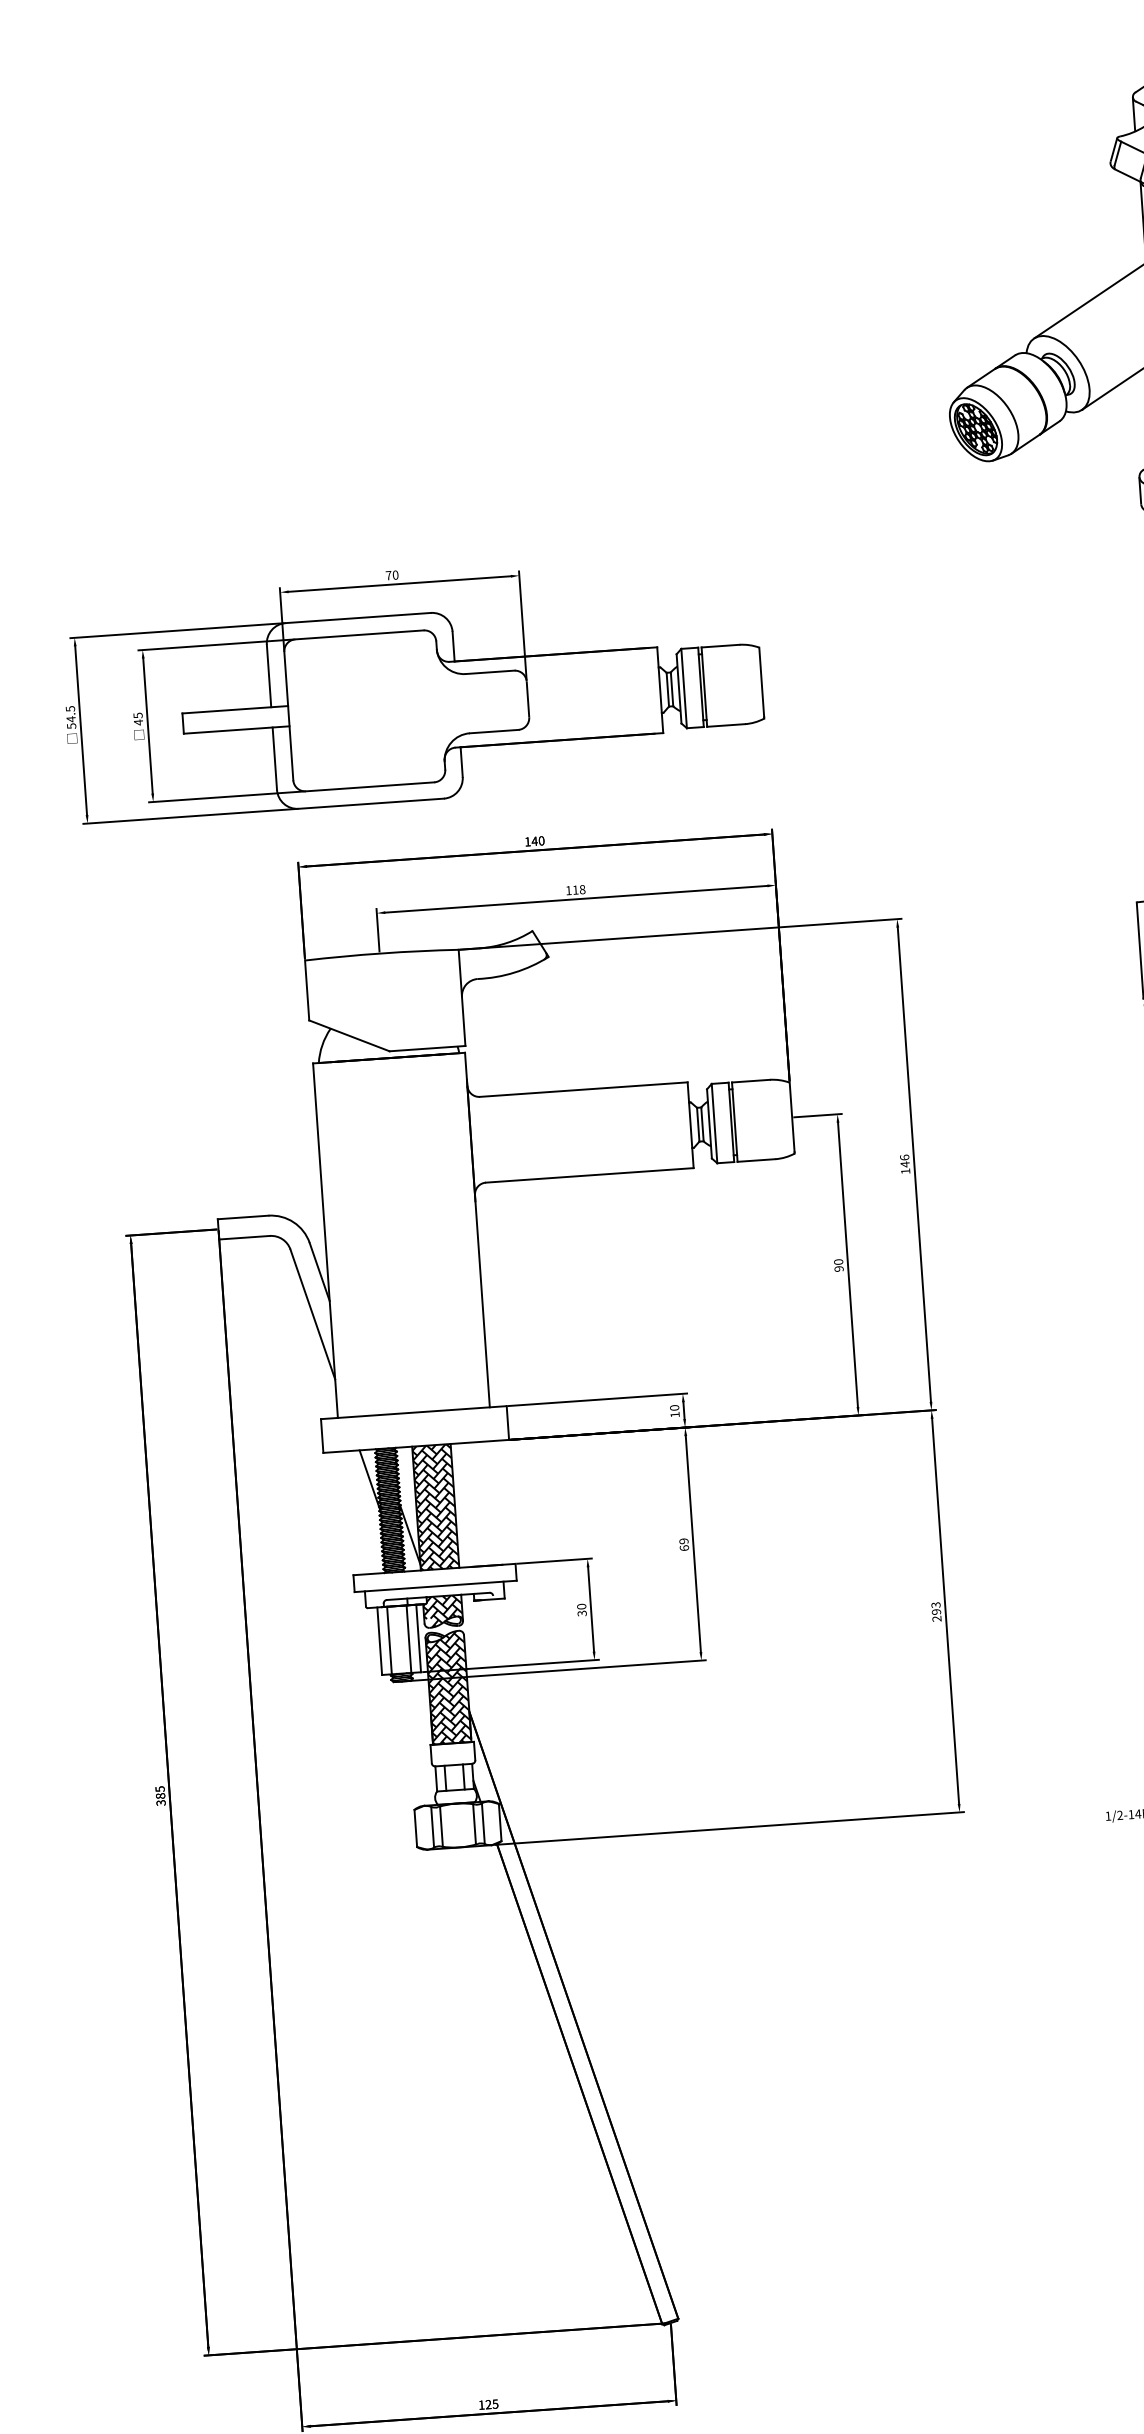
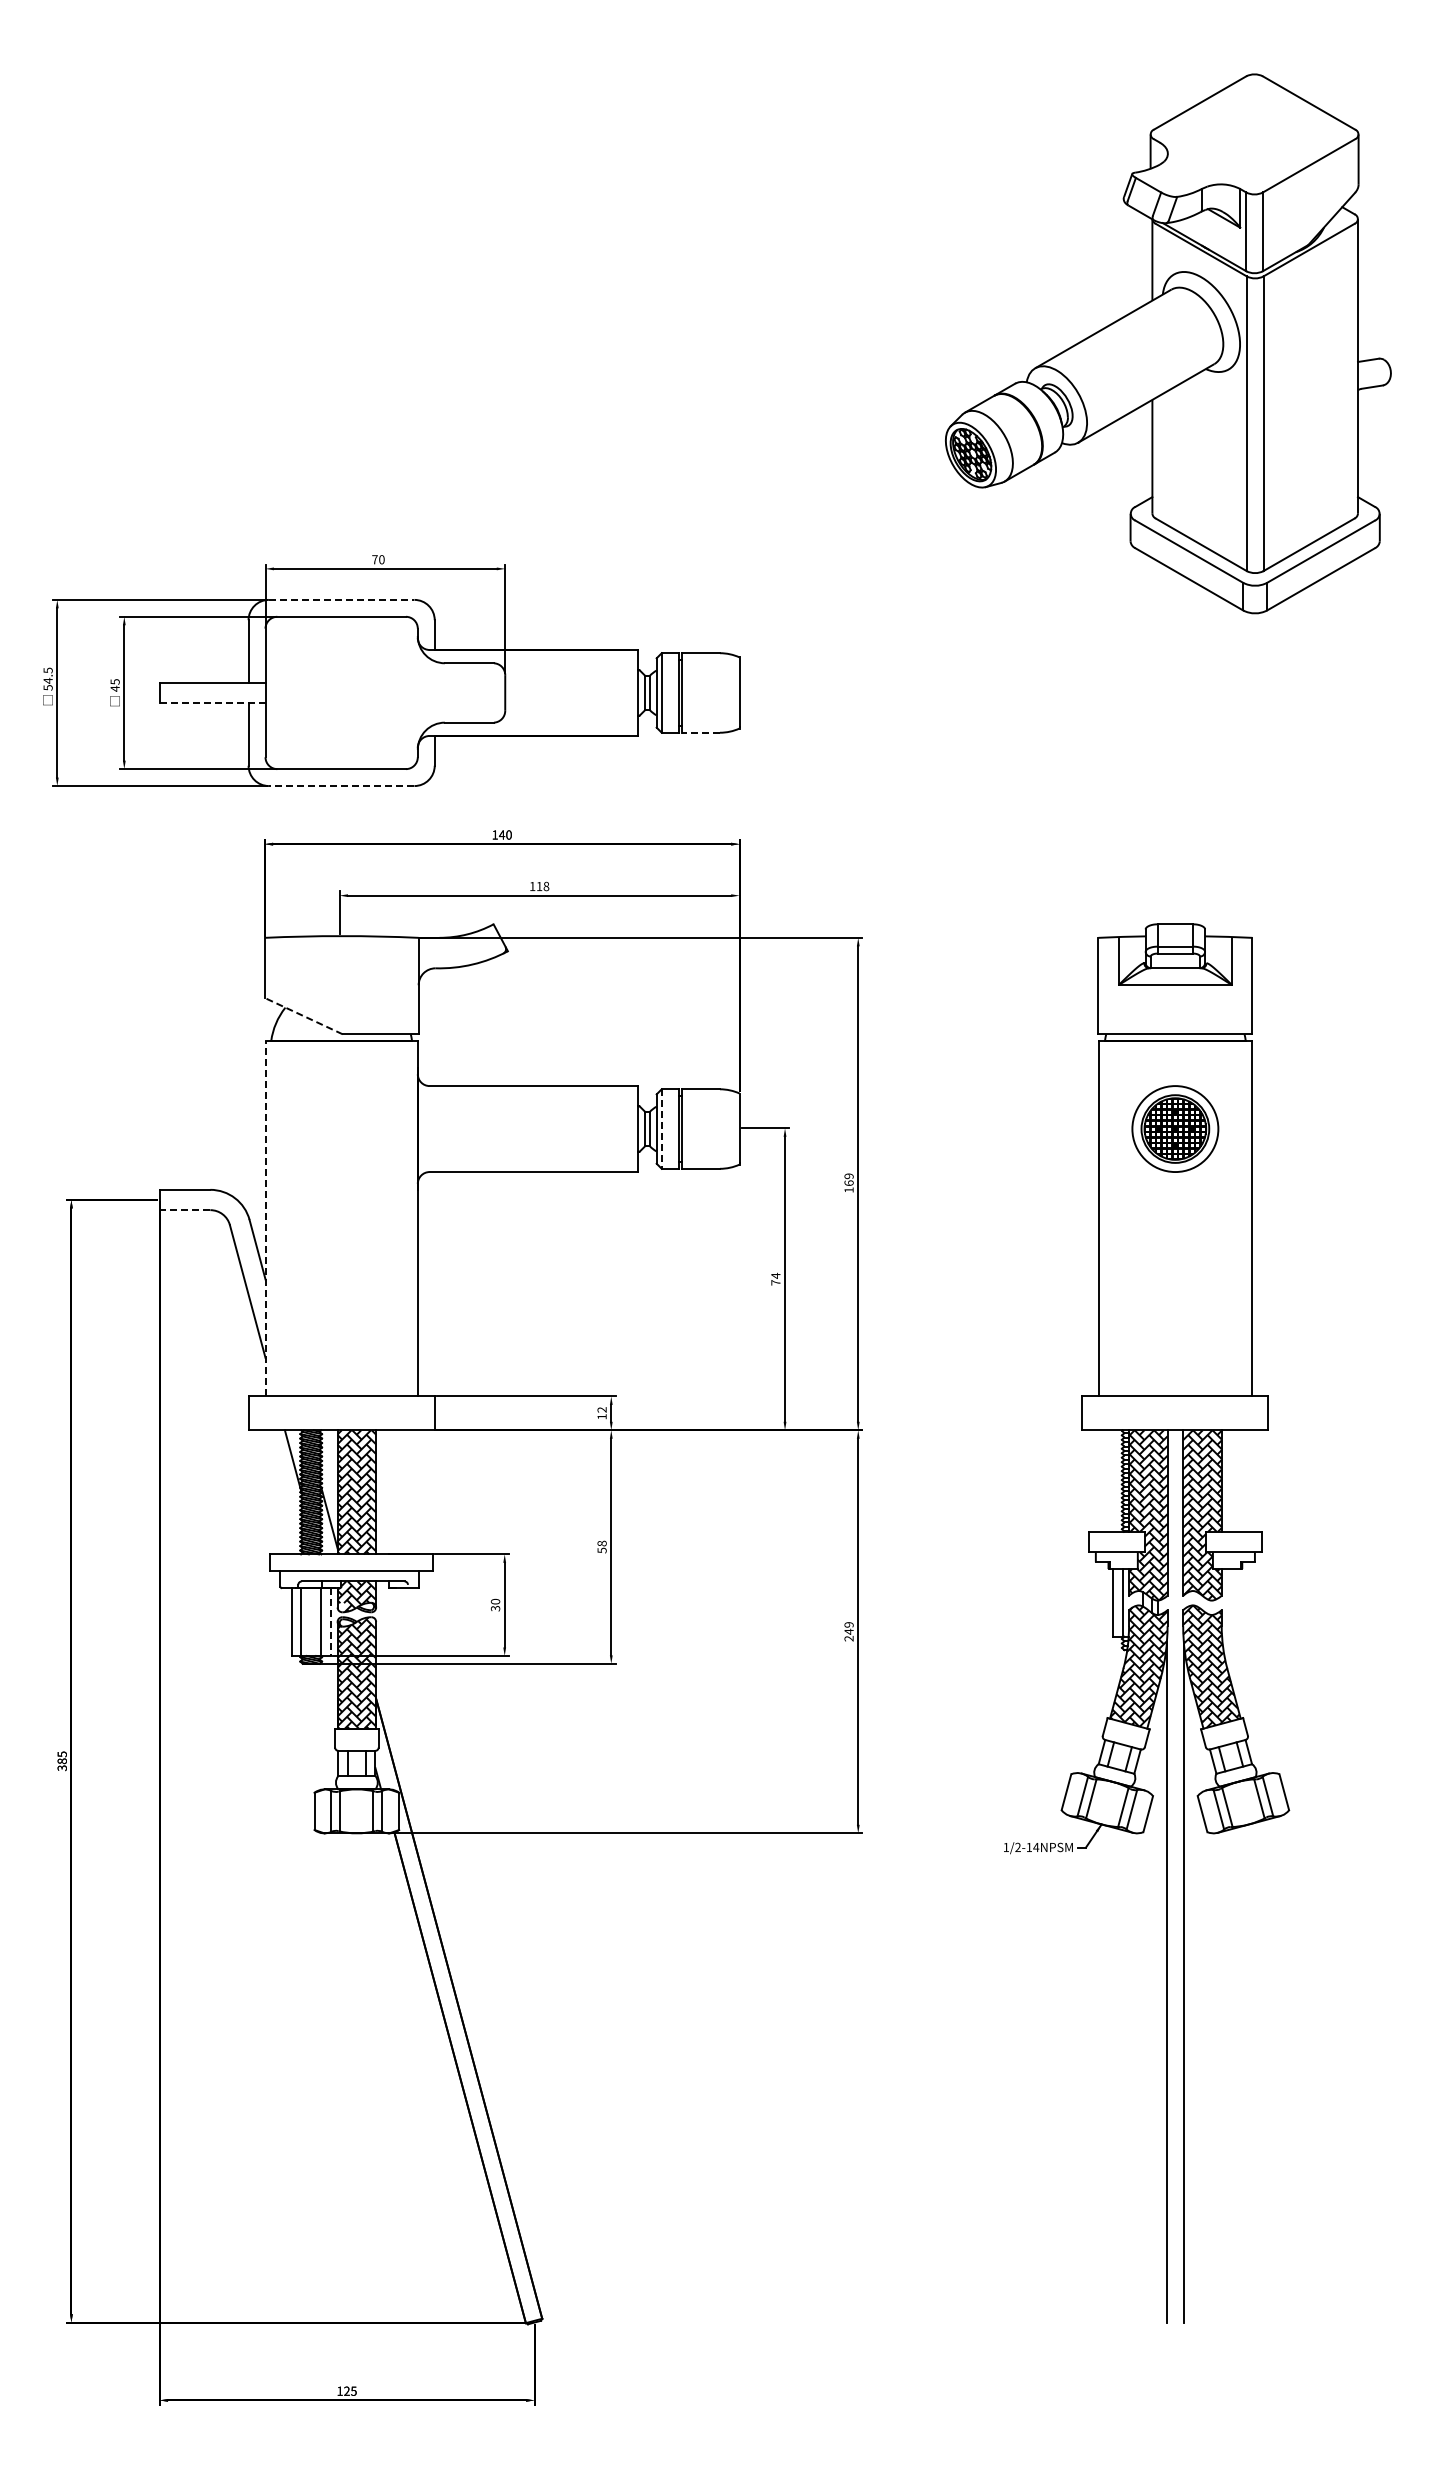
line: (358, 617) -> (341, 599), solid -> dashed
line: (726, 725) -> (701, 732), solid -> dashed
line: (236, 730) -> (212, 703), solid -> dashed
line: (371, 804) -> (341, 786), solid -> dashed
line: (349, 1035) -> (303, 1015), solid -> dashed
line: (714, 1124) -> (661, 1129), solid -> dashed
text: (904, 1160) -> (848, 1179), 146 -> 169
line: (244, 1238) -> (184, 1210), solid -> dashed
line: (325, 1240) -> (265, 1218), solid -> dashed
text: (838, 1264) -> (775, 1278), 90 -> 74
text: (673, 1407) -> (601, 1409), 10 -> 12
text: (683, 1544) -> (601, 1546), 69 -> 58
text: (935, 1608) -> (848, 1628), 293 -> 249
line: (418, 1638) -> (330, 1622), solid -> dashed

